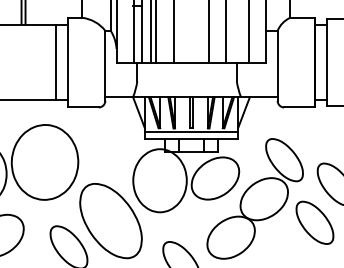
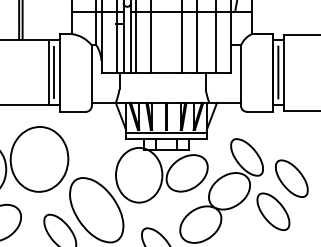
line: (62, 62) -> (54, 72), added
line: (320, 62) -> (278, 72), added

